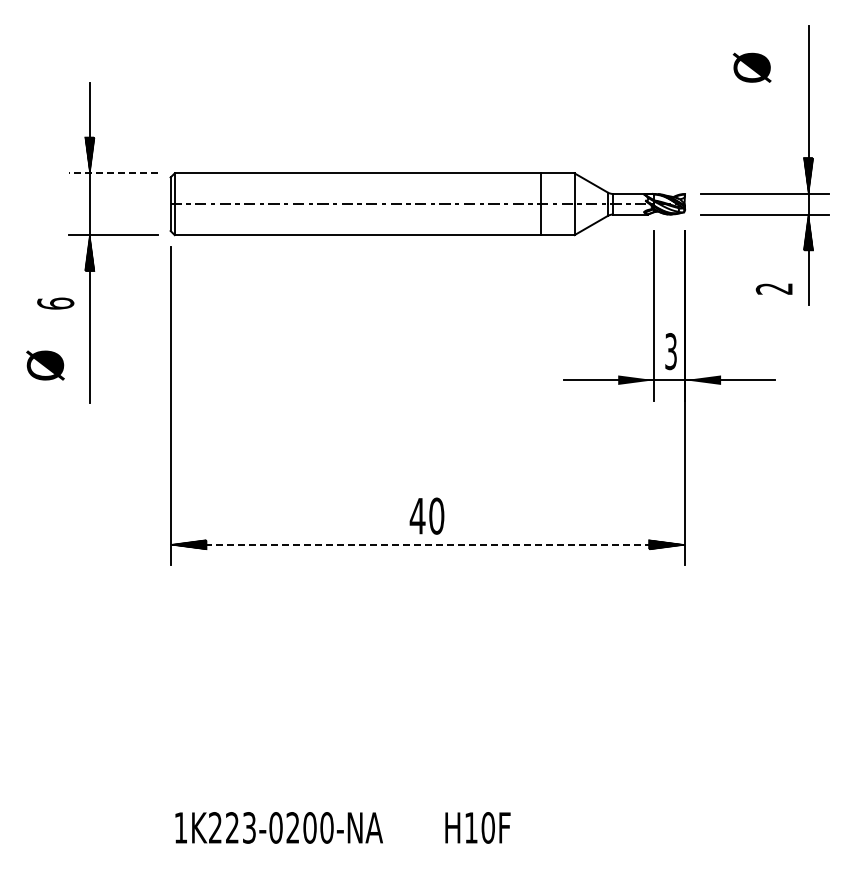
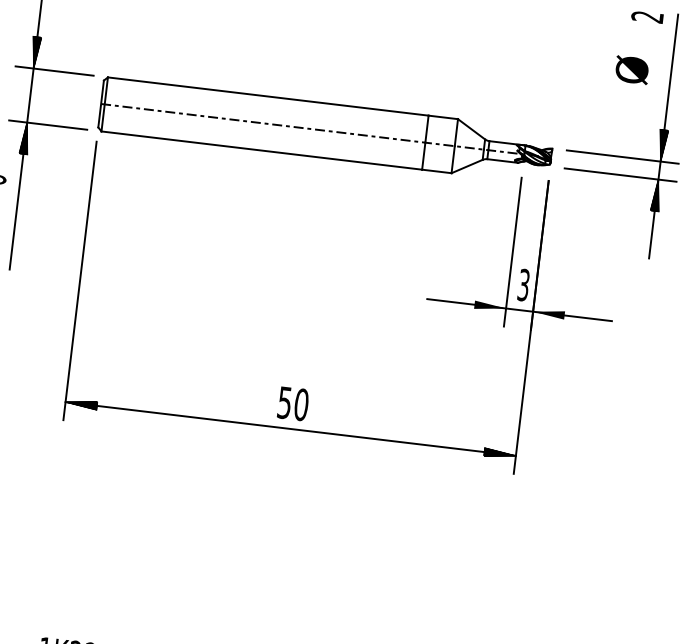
text: (751, 67) -> (631, 69), moved
line: (113, 173) -> (54, 71), dashed -> solid
text: (773, 288) -> (646, 16), moved
text: (417, 516) -> (284, 403), 40 -> 50
line: (427, 544) -> (290, 428), dashed -> solid

